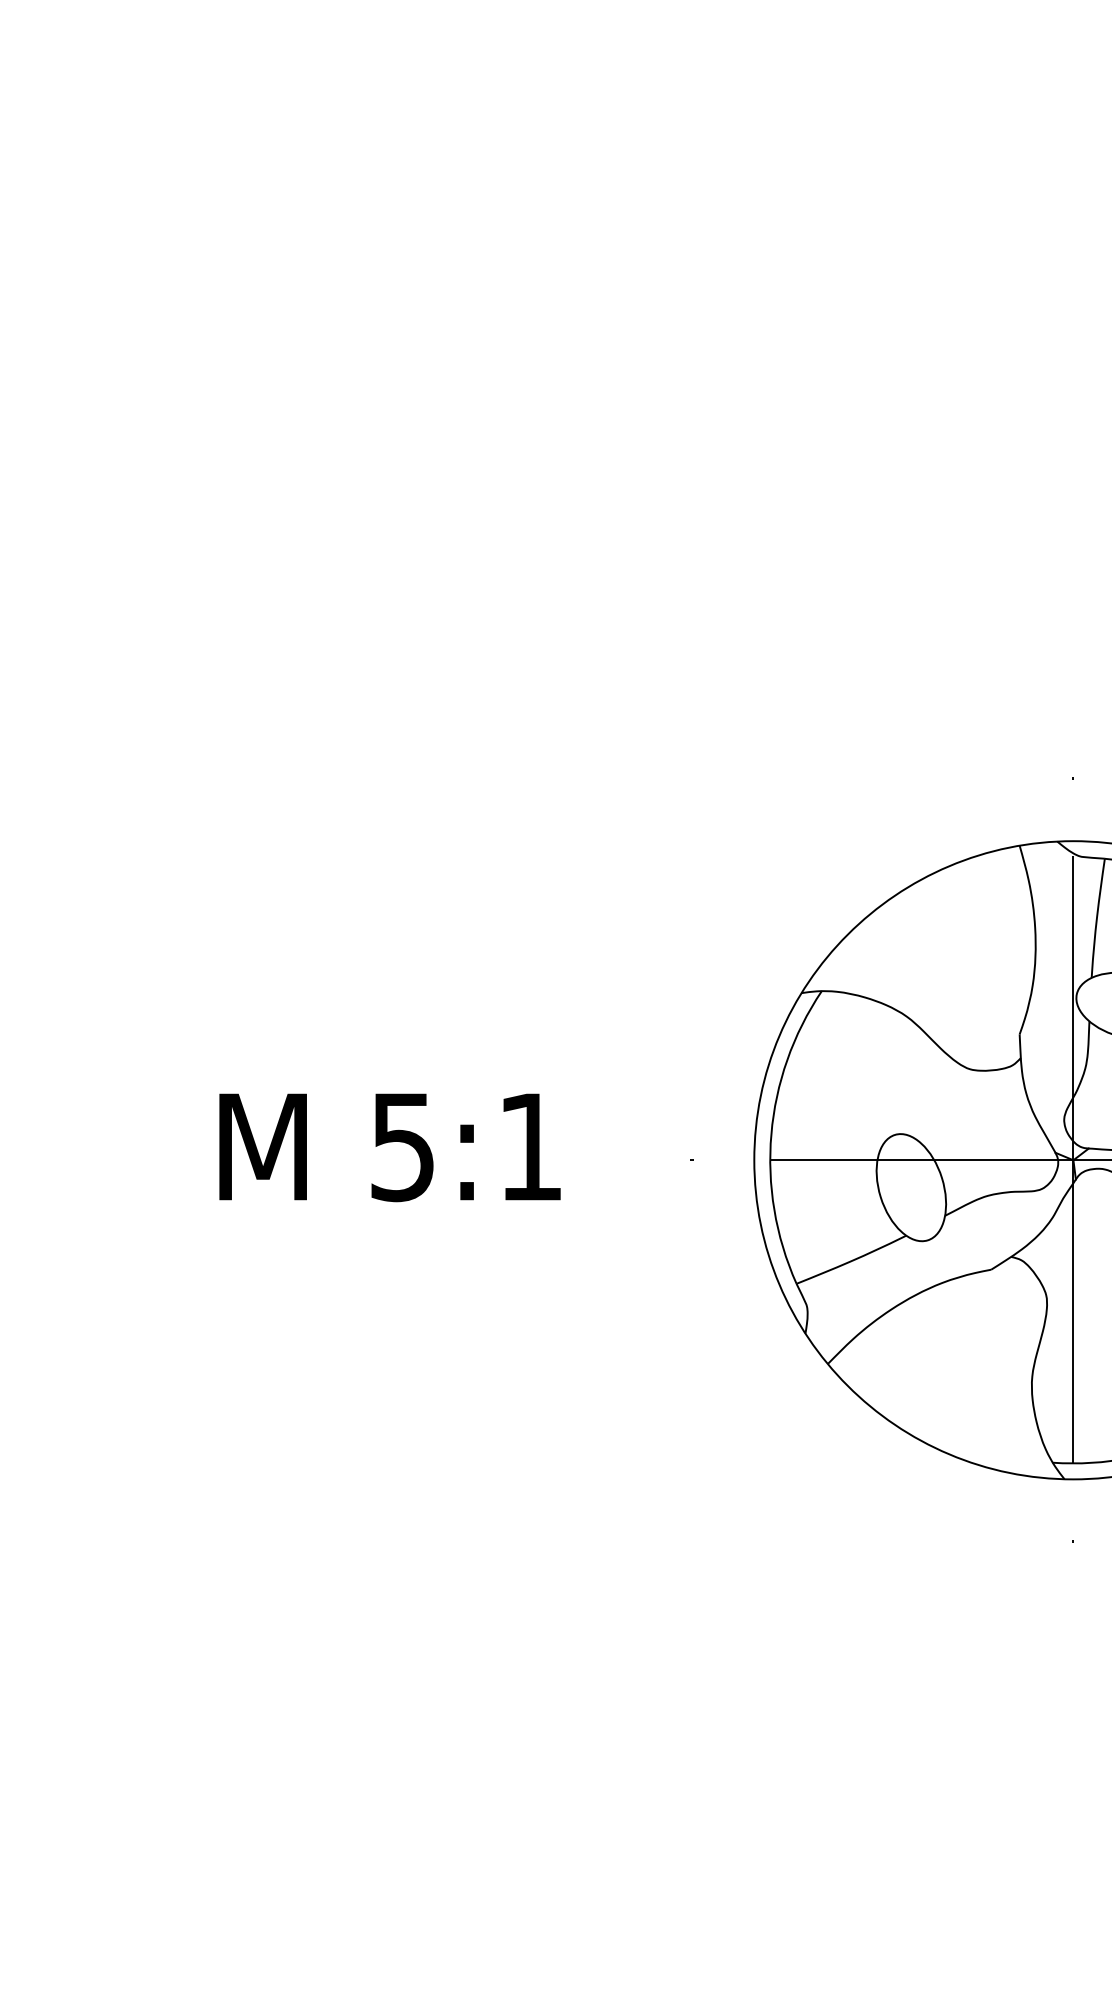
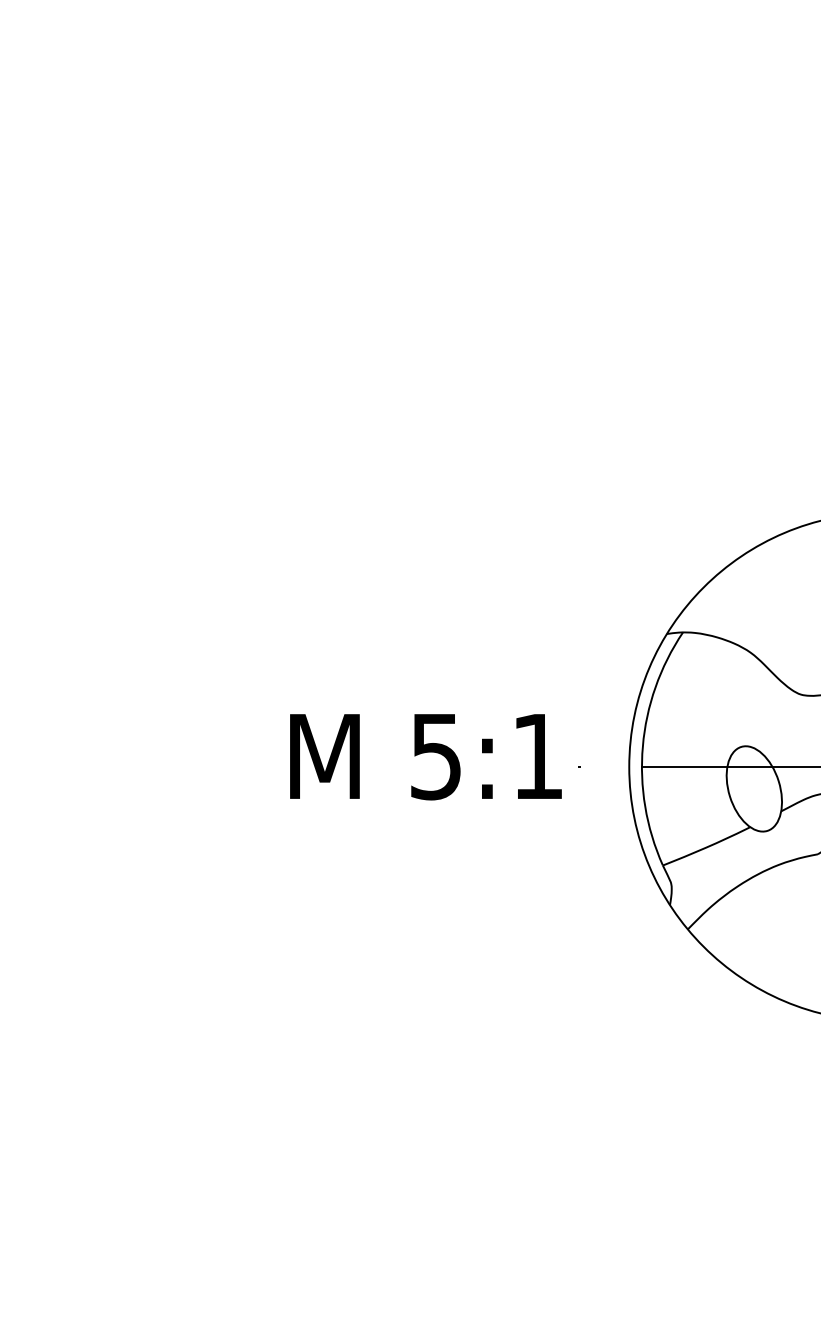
text: (389, 1147) -> (425, 756), moved

